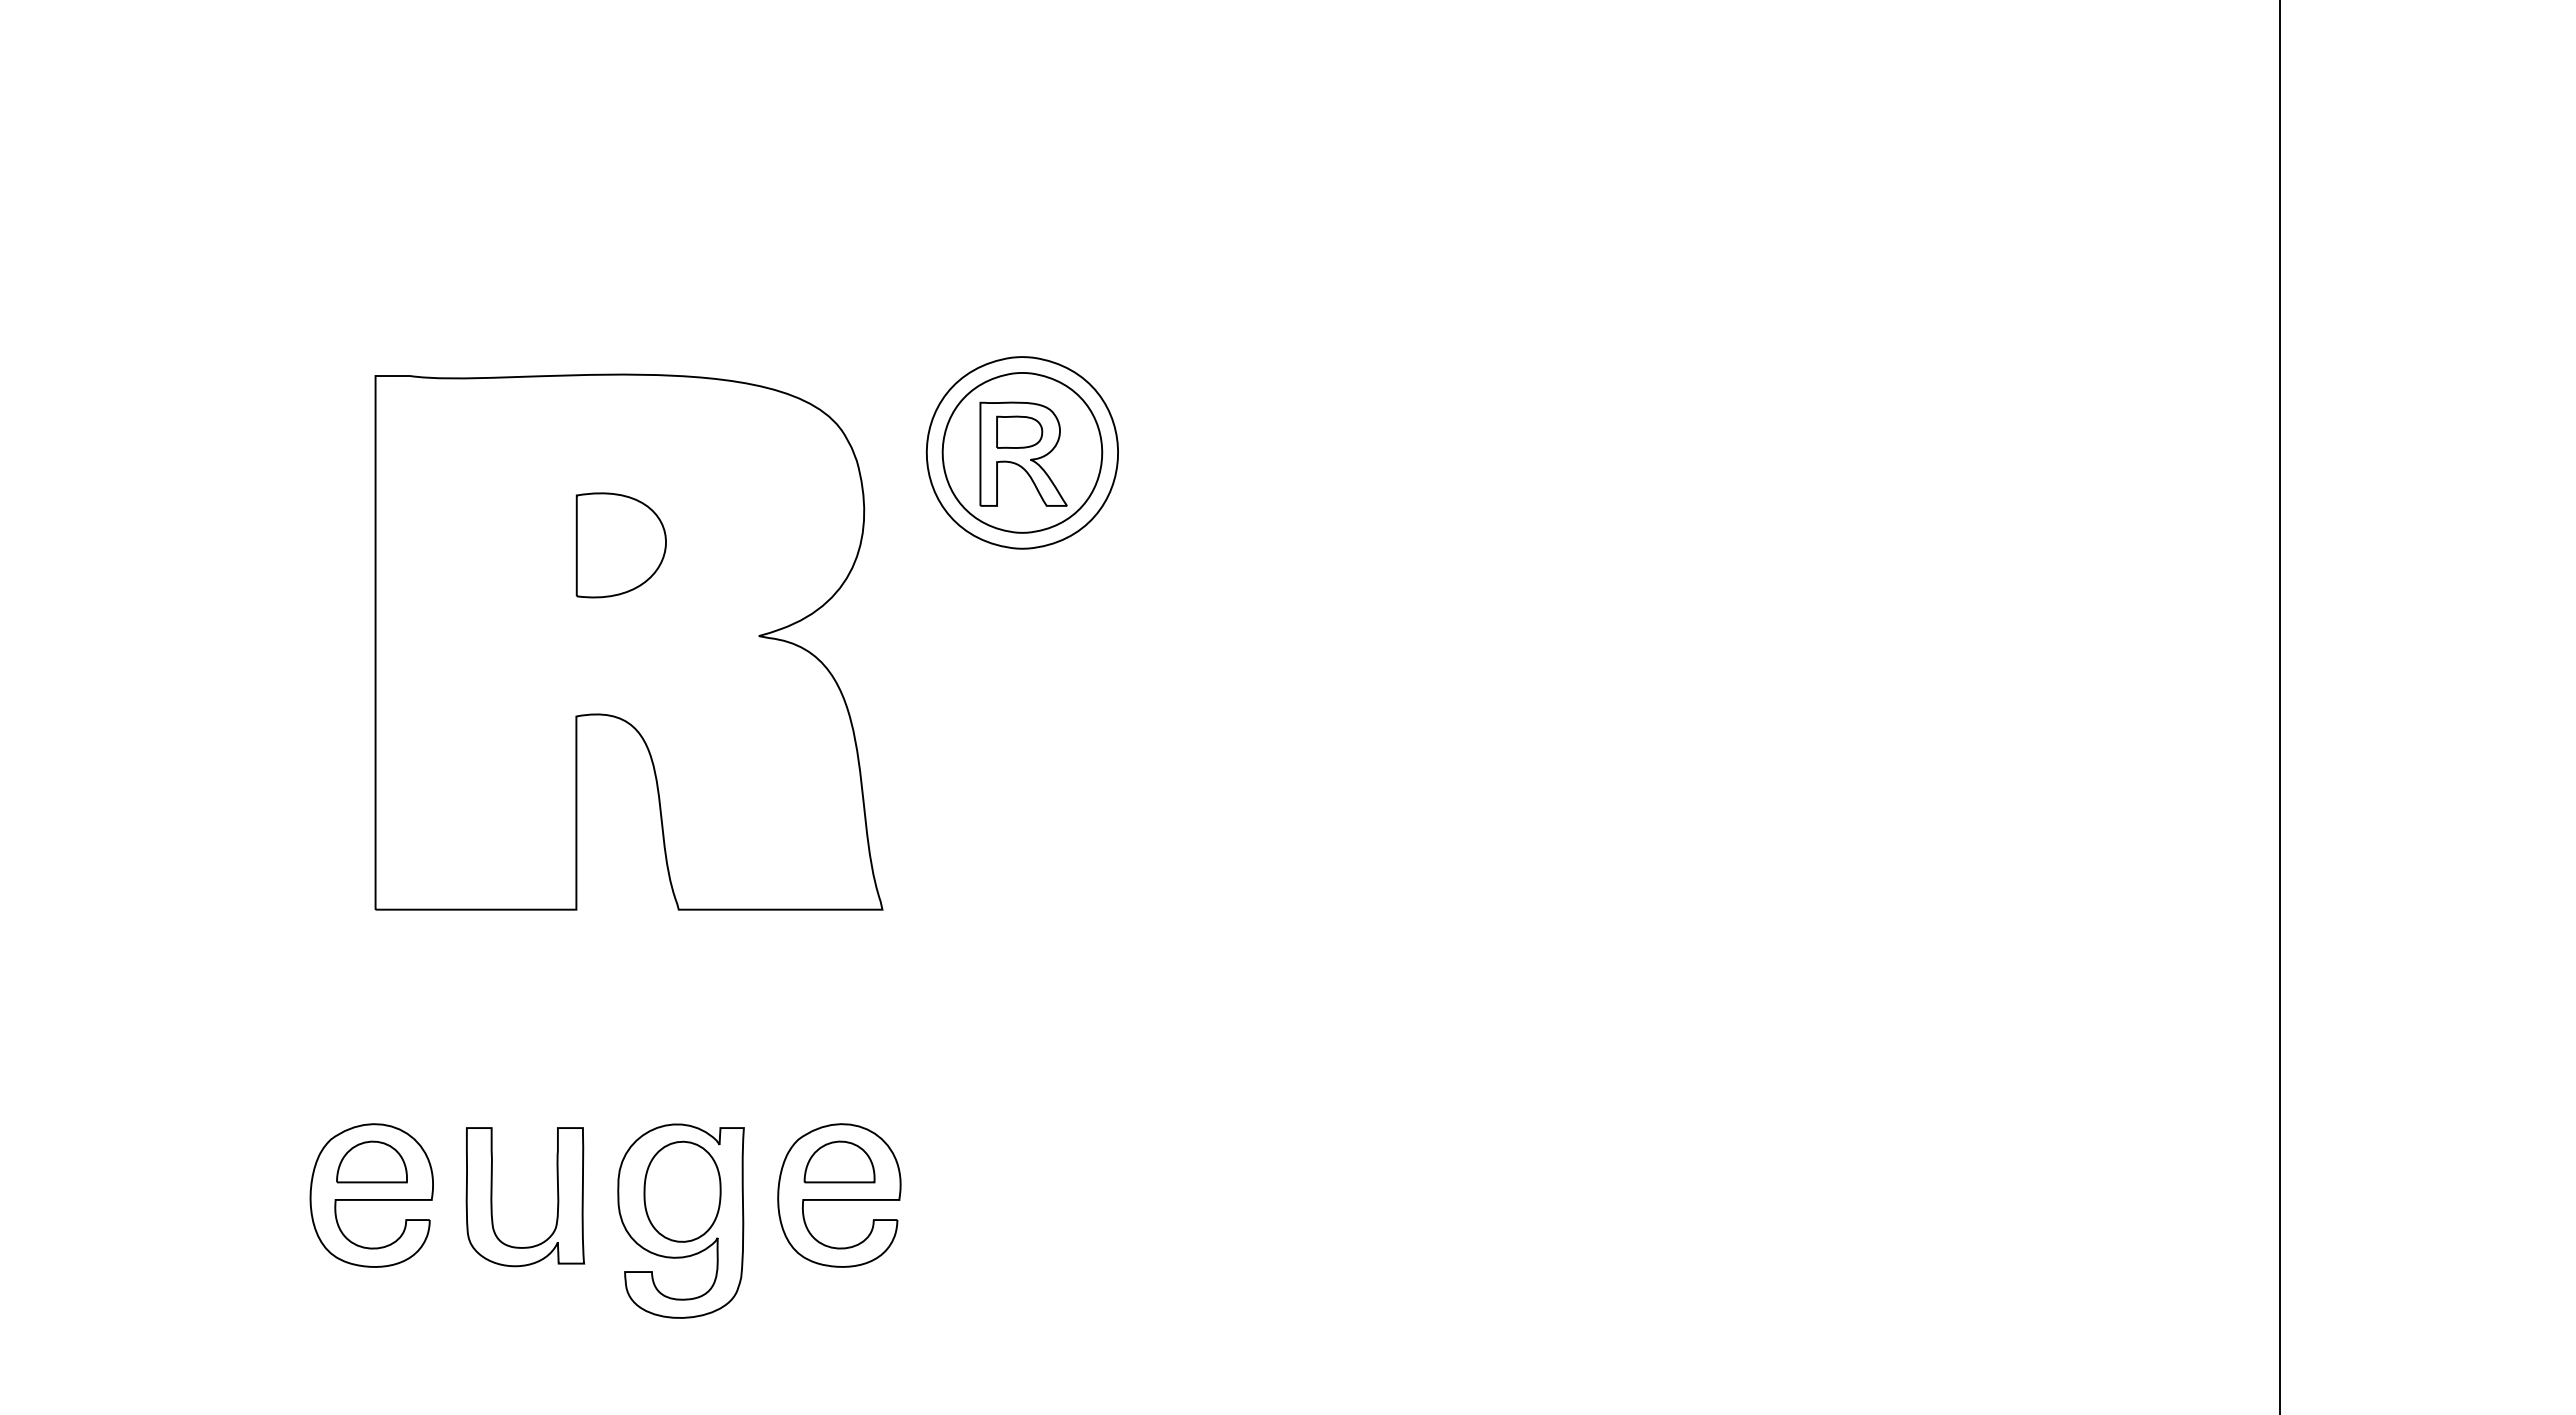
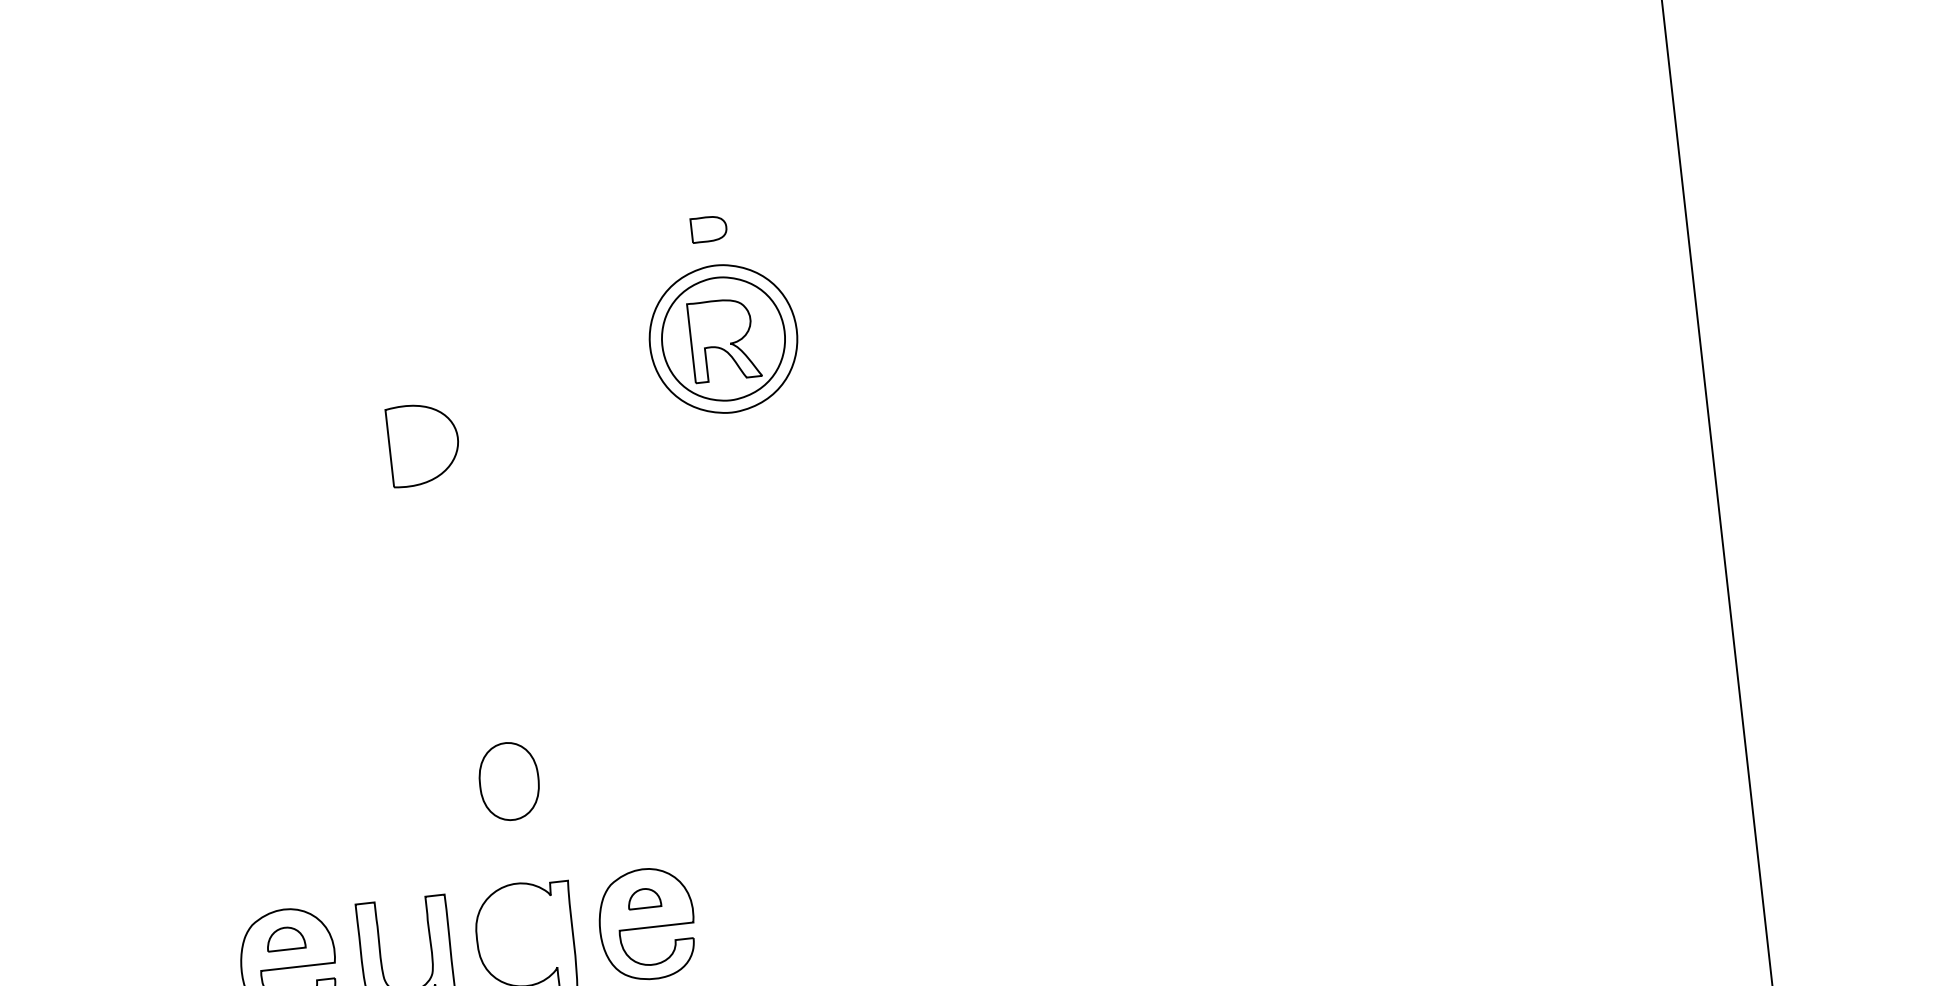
part: (1019, 431) -> (708, 228), moved
part: (628, 641) -> (437, 517), removed
part: (371, 1161) -> (285, 938), size x0.7
part: (839, 1161) -> (644, 898), size x0.6
part: (682, 1191) -> (509, 781), moved

